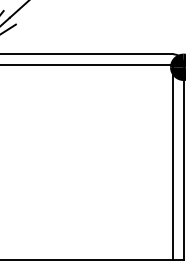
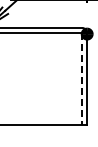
line: (173, 161) -> (82, 78), solid -> dashed

